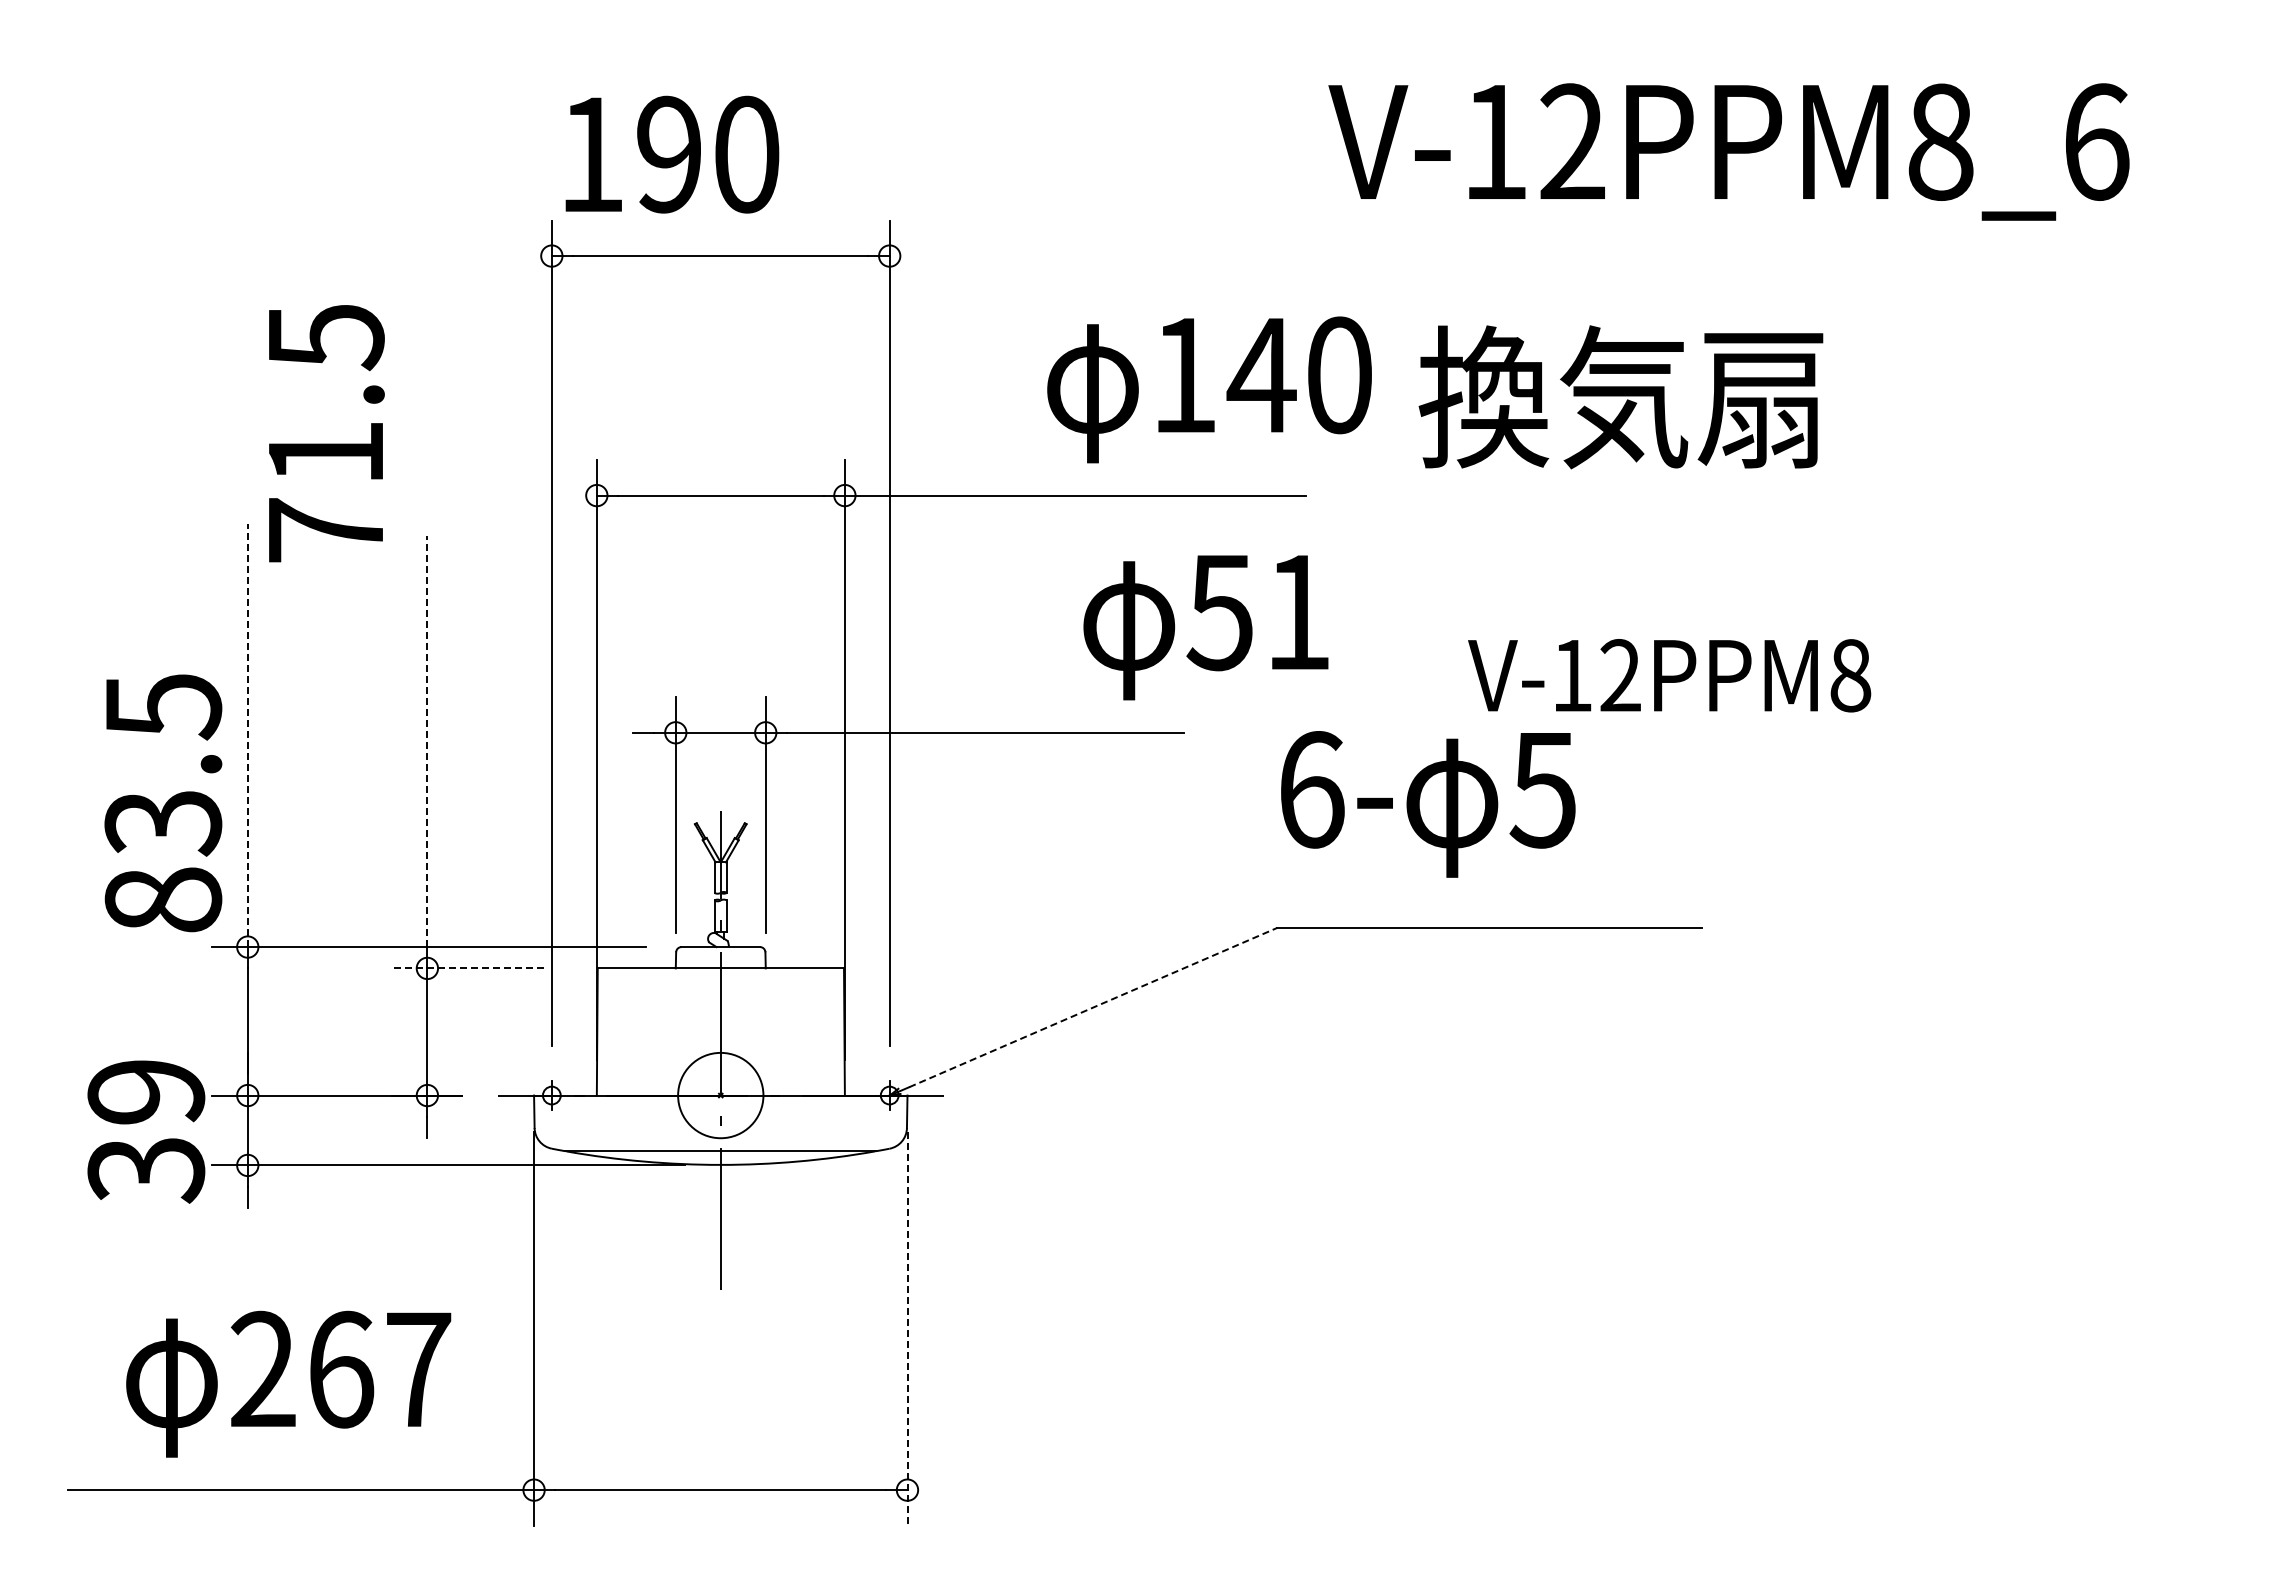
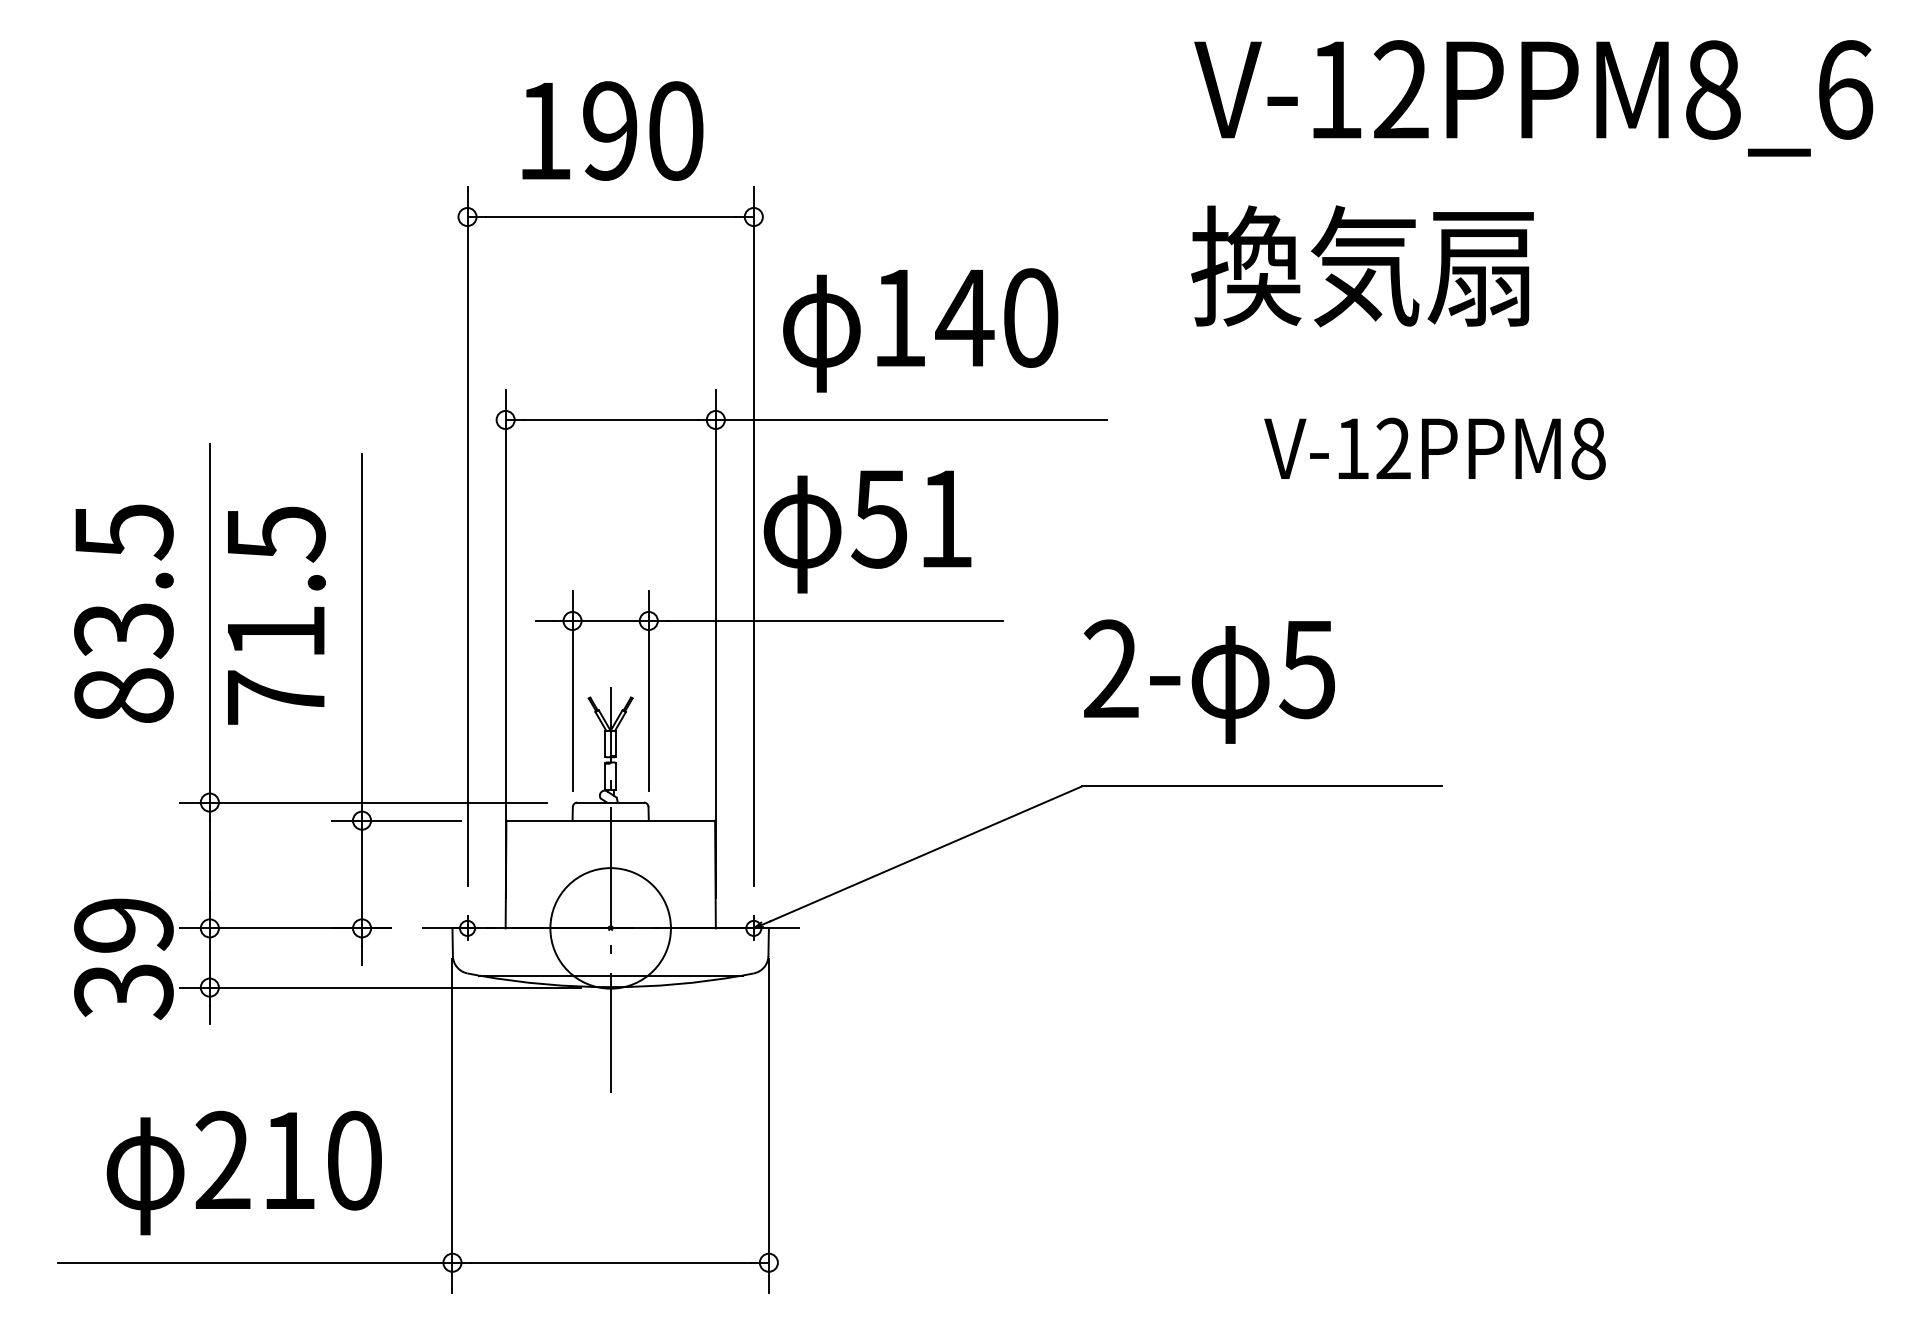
text: (1728, 151) -> (1533, 97), moved
text: (672, 154) -> (612, 130), moved
text: (1209, 389) -> (920, 330), moved
text: (1620, 397) -> (1362, 266), moved
text: (326, 433) -> (276, 615), moved
text: (1205, 627) -> (867, 531), moved
text: (1669, 675) -> (1434, 448), moved
line: (247, 735) -> (209, 623), dashed -> solid
line: (427, 741) -> (362, 628), dashed -> solid
text: (1311, 789) -> (1111, 669), 6- -> 2-
text: (163, 803) -> (124, 613), moved
line: (467, 968) -> (396, 820), dashed -> solid
line: (1093, 1007) -> (926, 853), dashed -> solid
circle: (720, 1095) -> (610, 928), size x1.67
line: (907, 1329) -> (768, 1126), dashed -> solid
text: (380, 1369) -> (322, 1160), 267 -> 210

